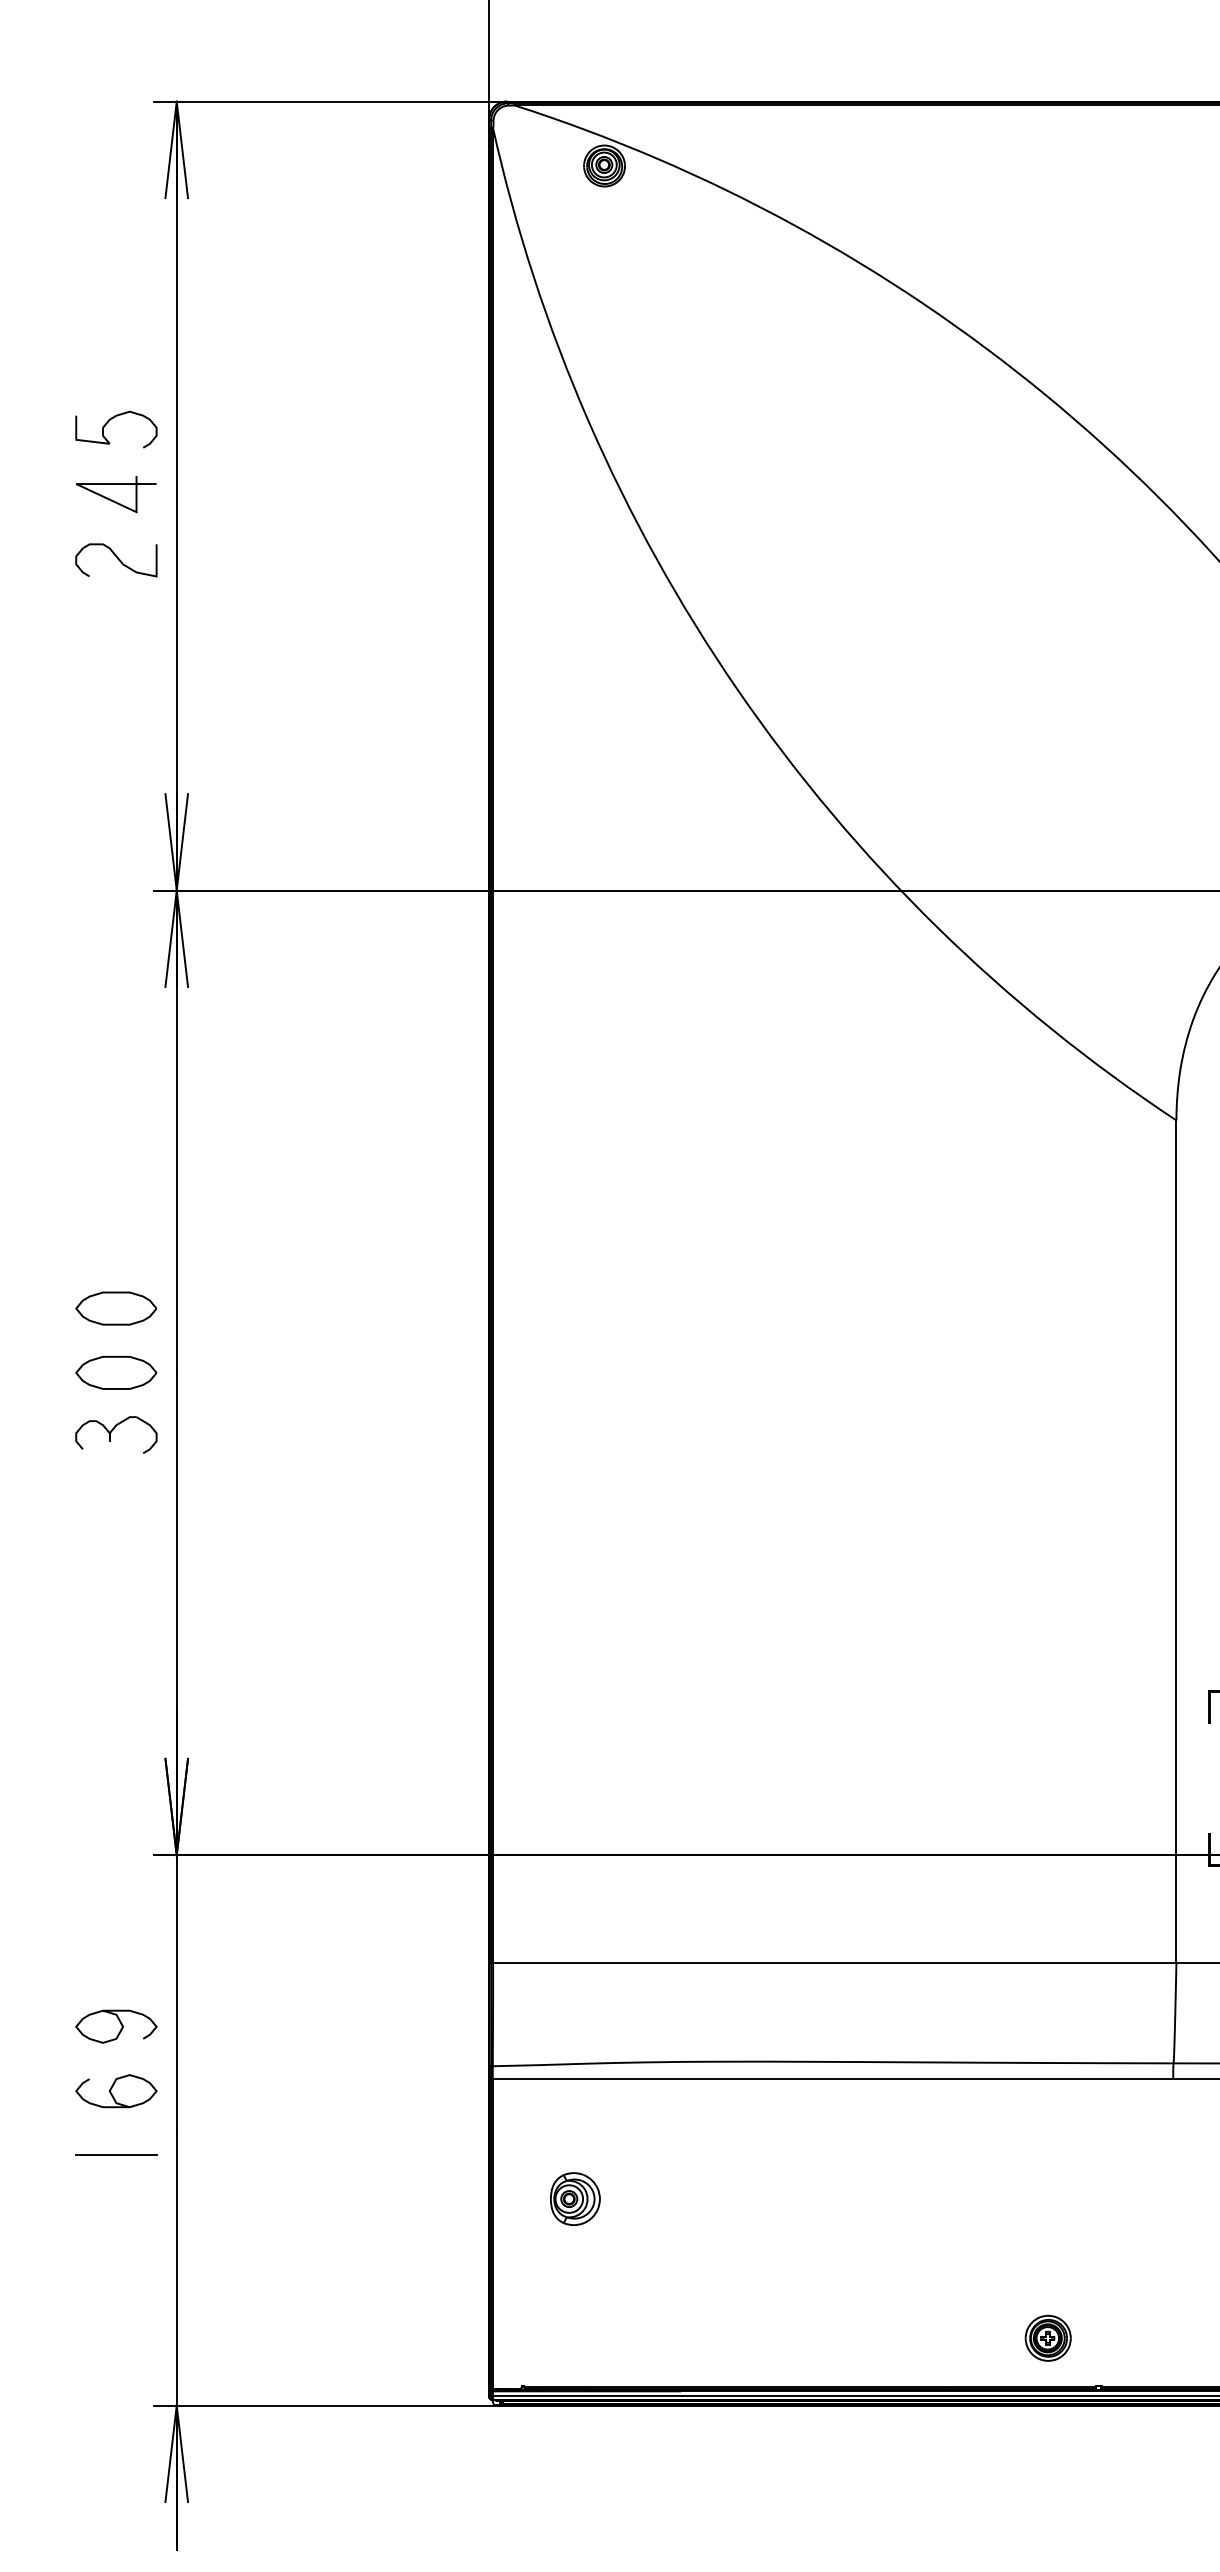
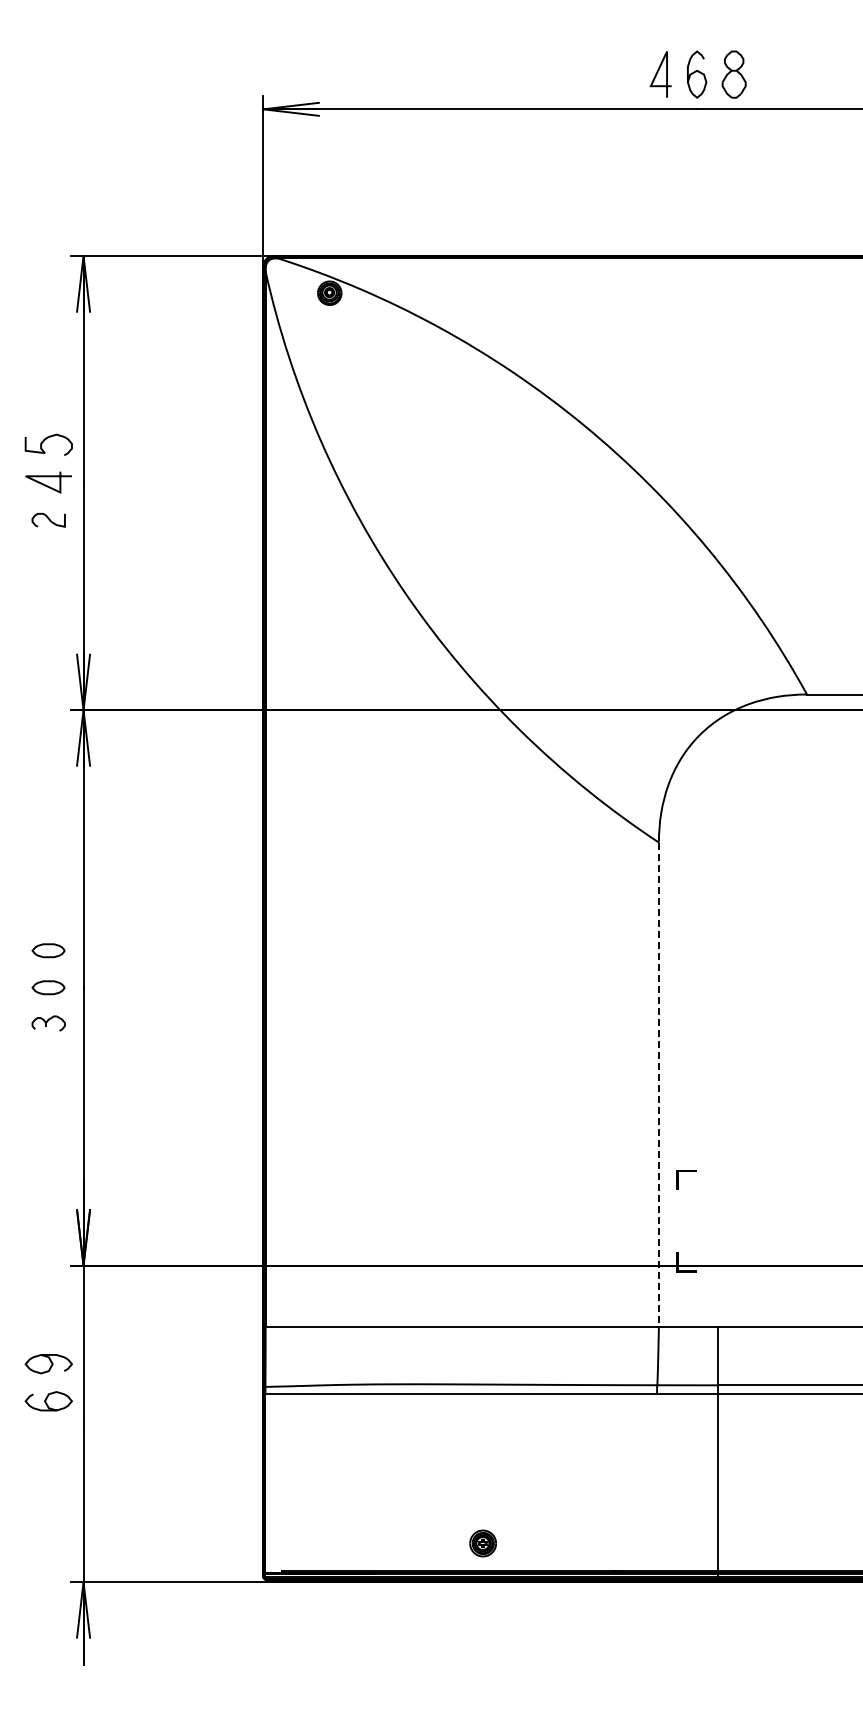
part: (115, 560) -> (48, 520), size x0.7
part: (115, 1307) -> (48, 950), size x0.7
part: (115, 1372) -> (48, 987), size x0.7
part: (115, 1434) -> (48, 1023), size x0.7
line: (1175, 1542) -> (658, 1085), solid -> dashed
line: (115, 2155) -> (48, 1438), removed
part: (574, 2199) -> (312, 1463), removed
part: (1047, 2338) -> (482, 1543), moved

